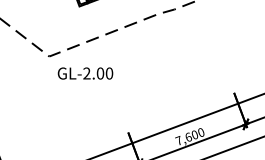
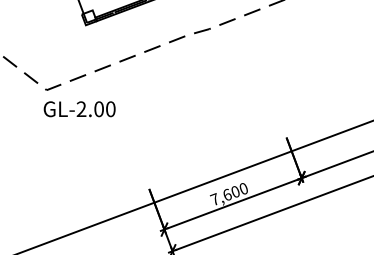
text: (85, 73) -> (79, 109), moved

